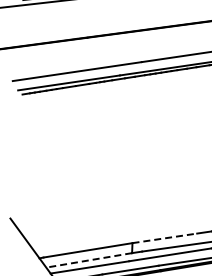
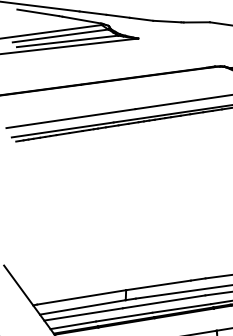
line: (164, 238) -> (158, 285), dashed -> solid
line: (88, 260) -> (82, 307), dashed -> solid

